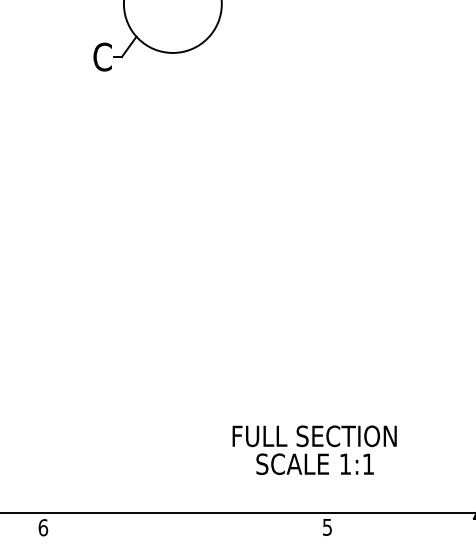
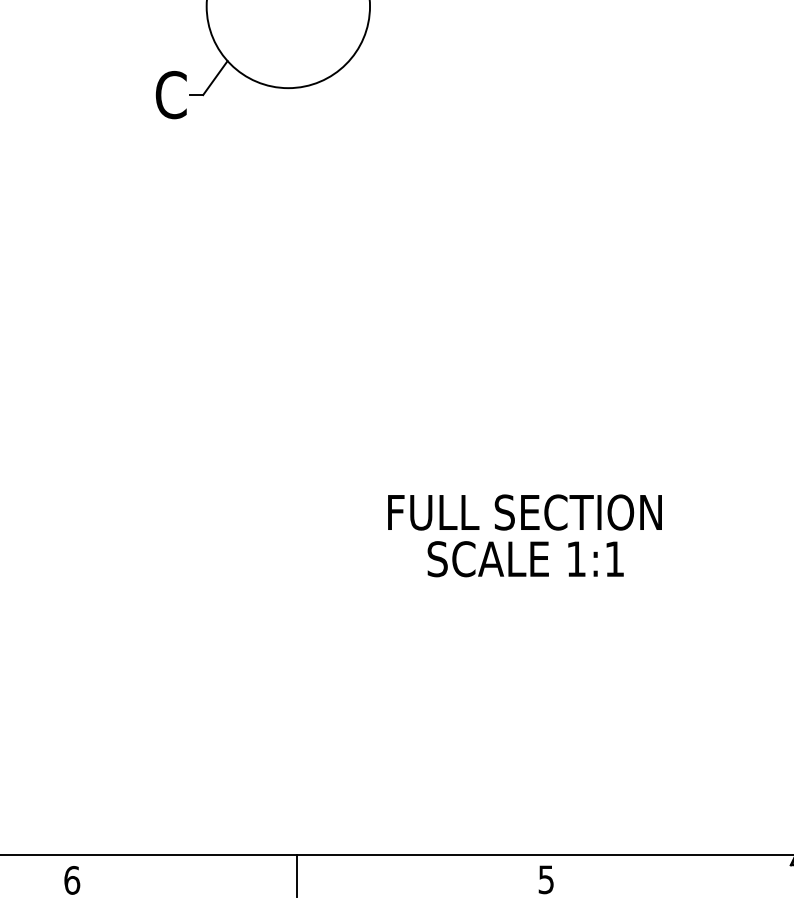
text: (314, 449) -> (524, 534), moved
line: (178, 524) -> (297, 875), added

